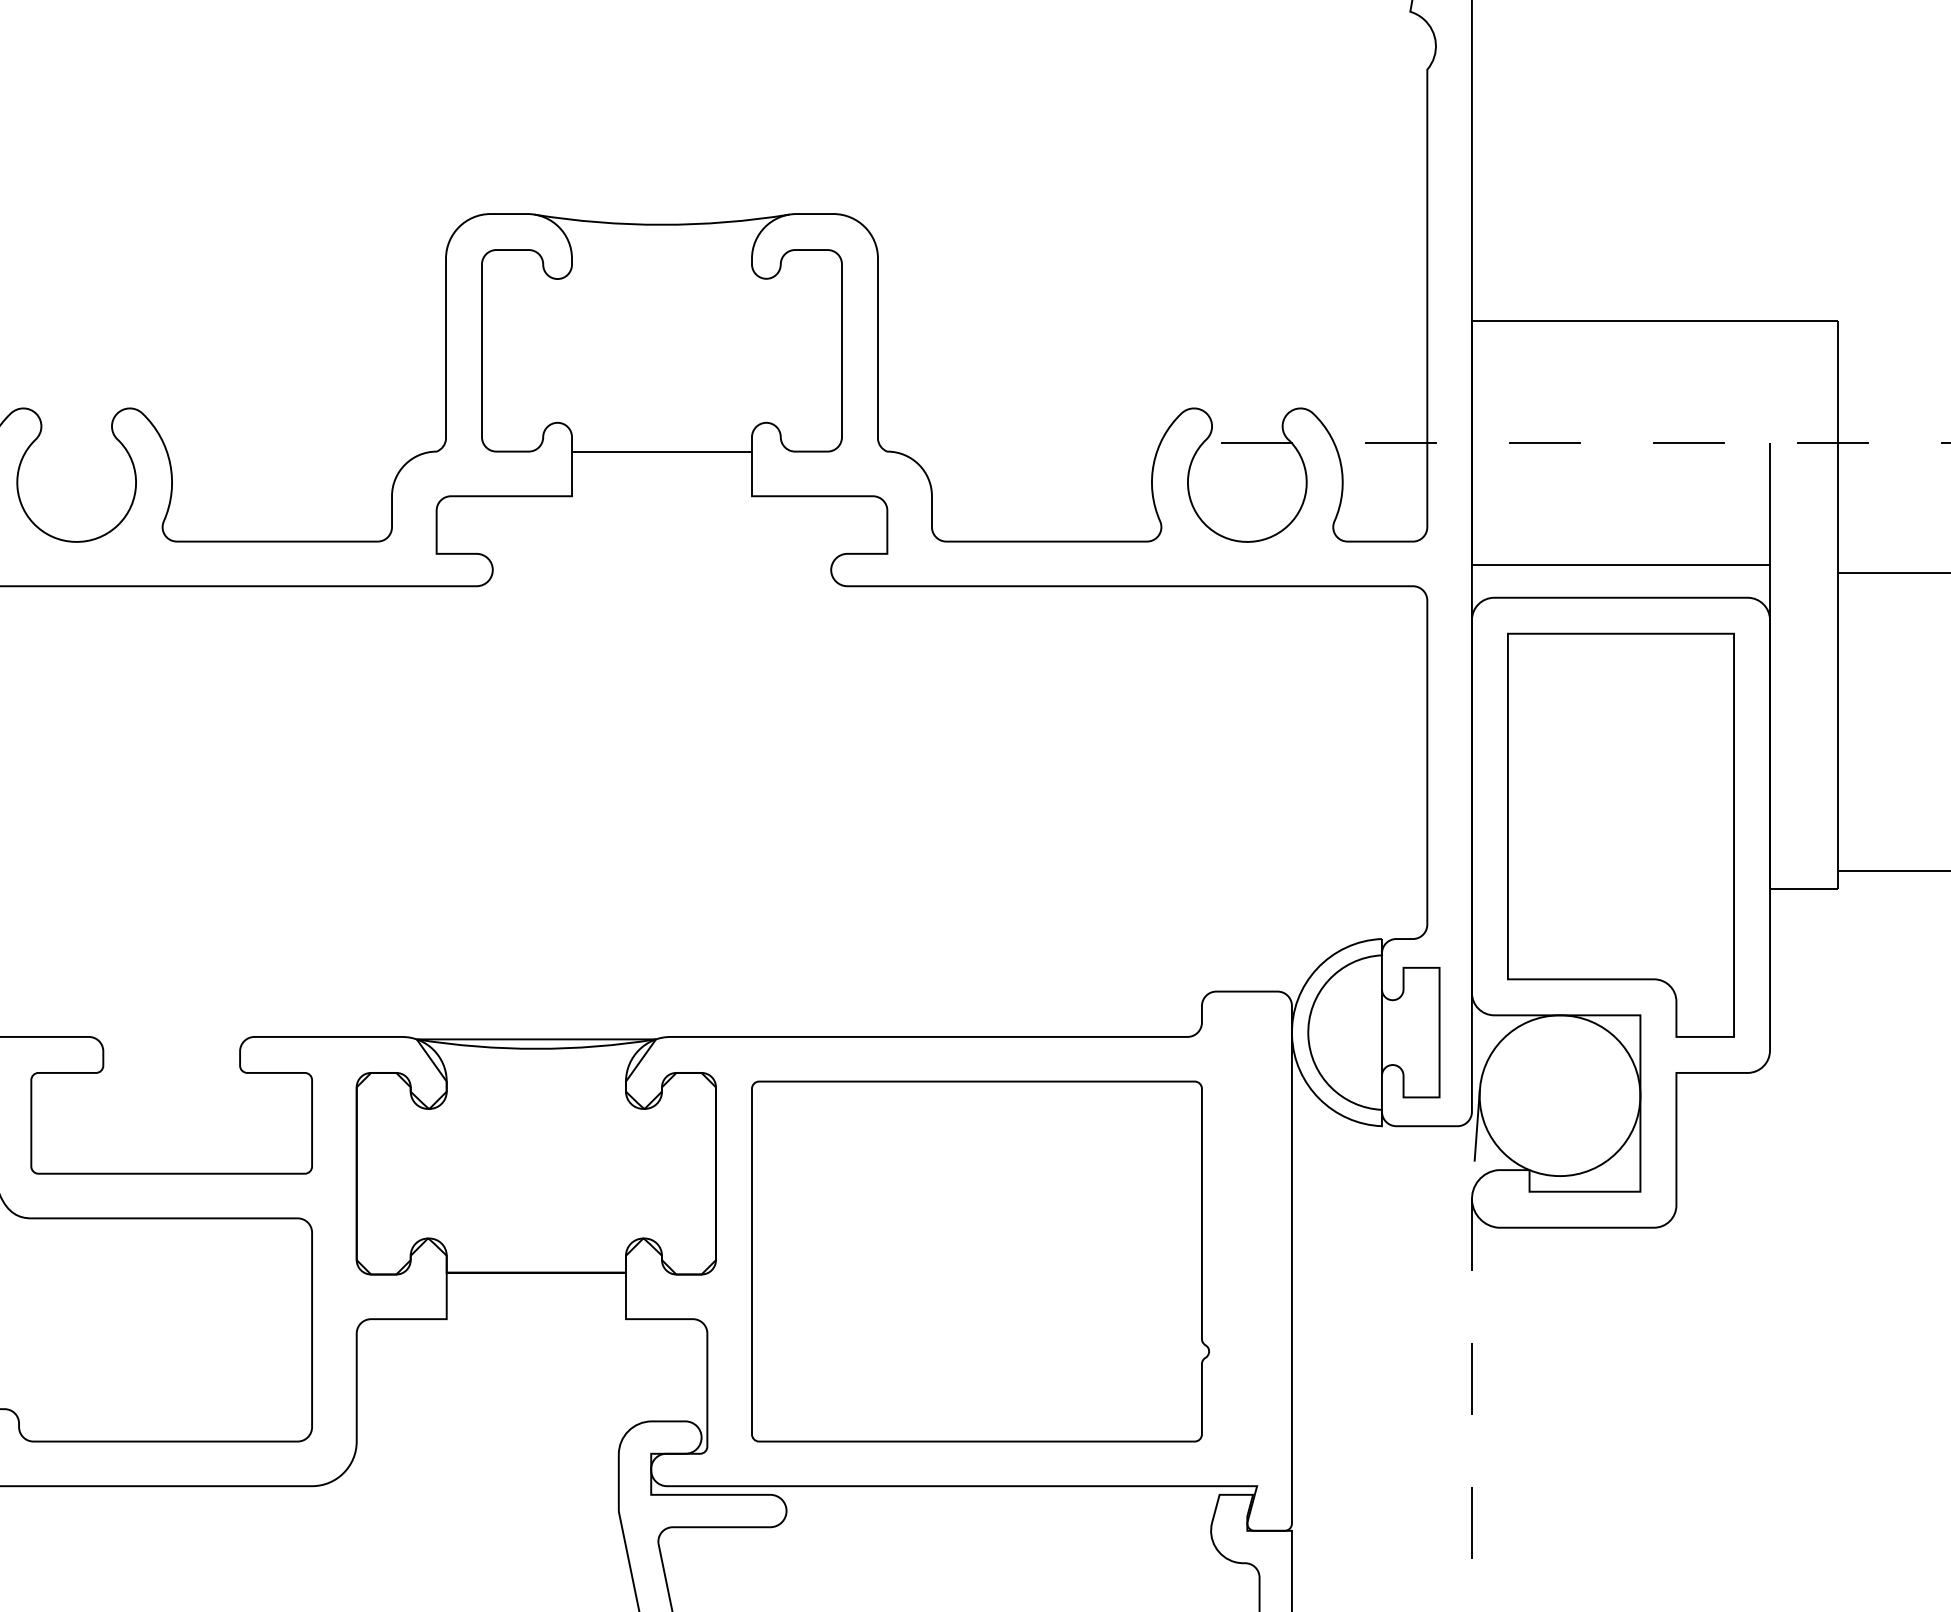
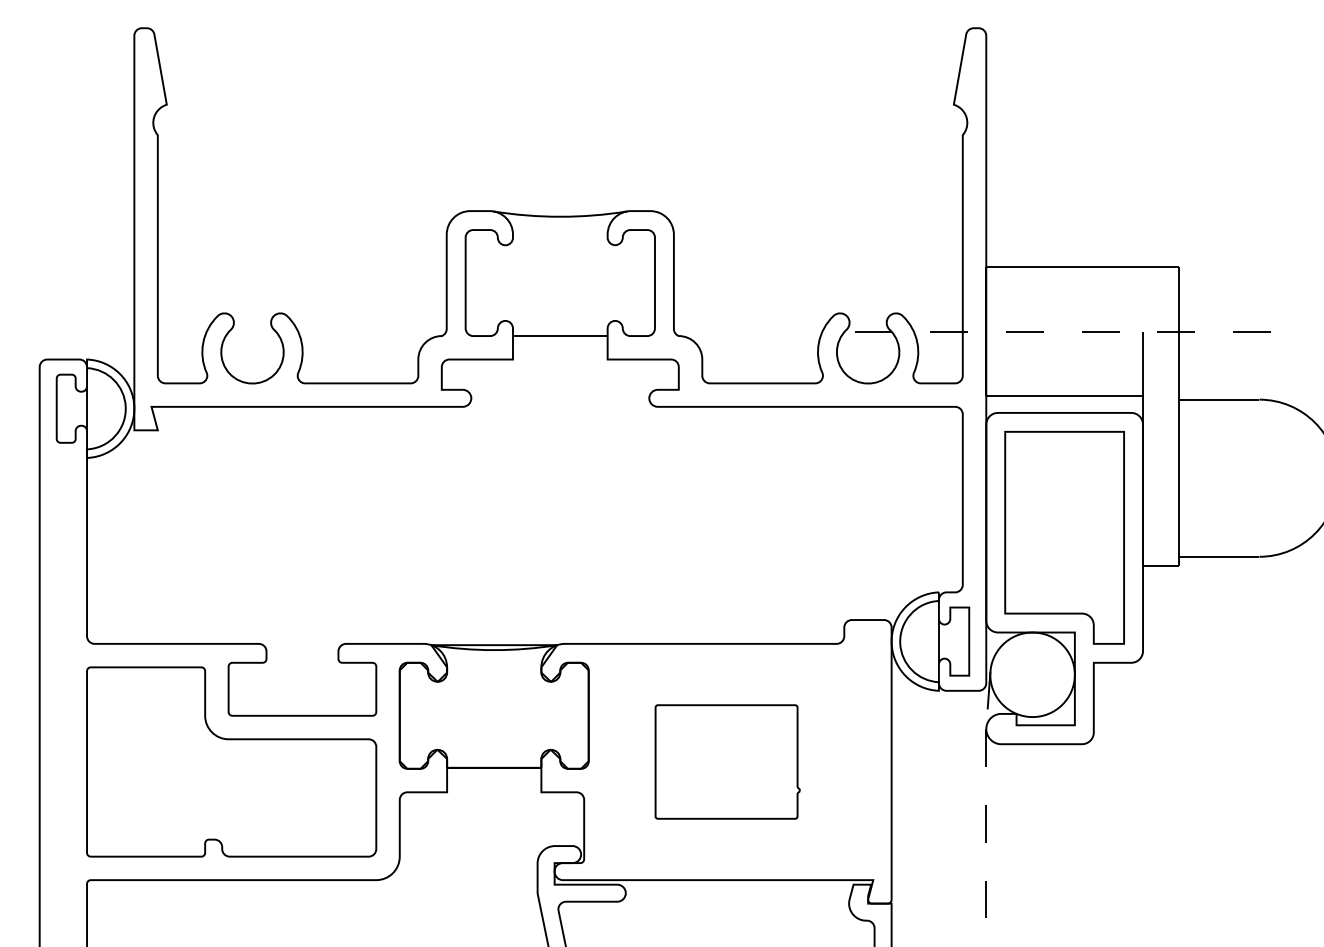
part: (979, 1260) -> (727, 761), size x0.6

